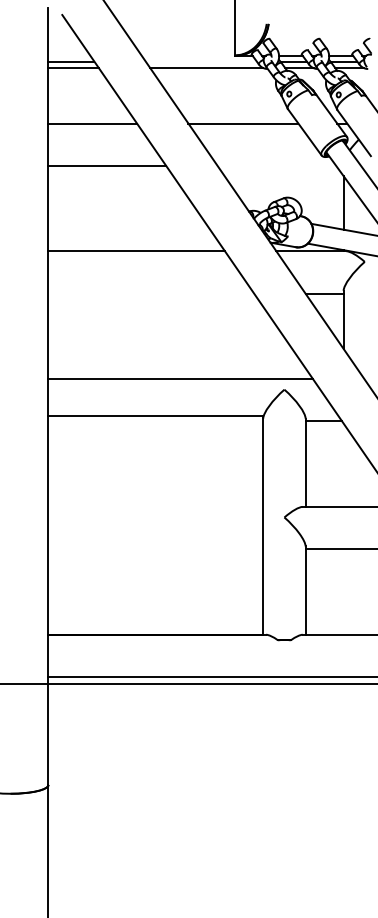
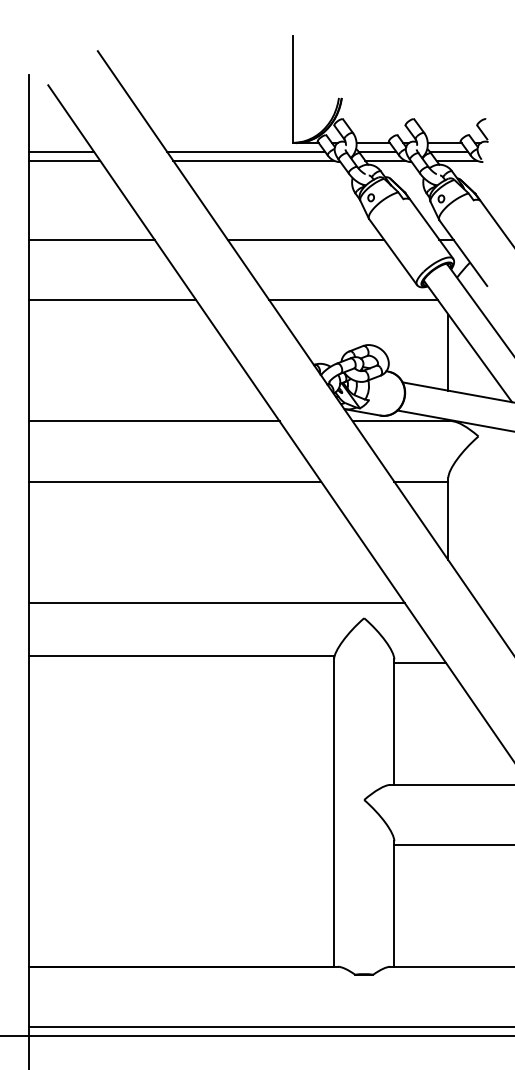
line: (200, 61) -> (244, 151), added
line: (276, 165) -> (352, 299), added
line: (151, 293) -> (175, 481), added

